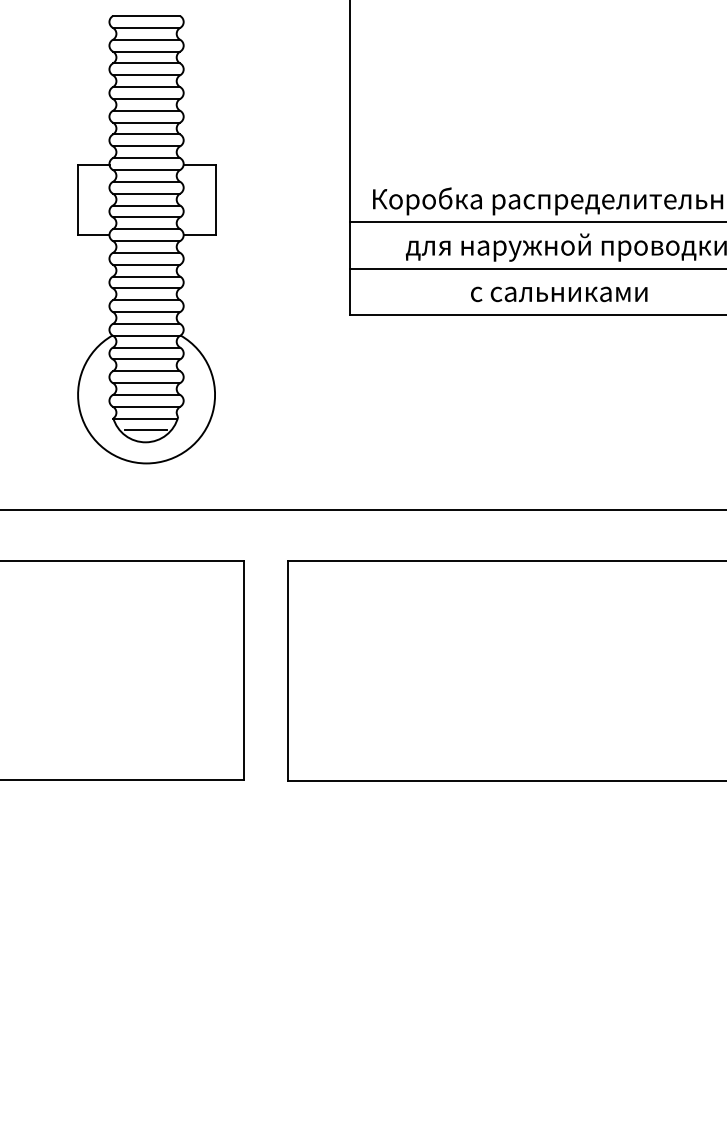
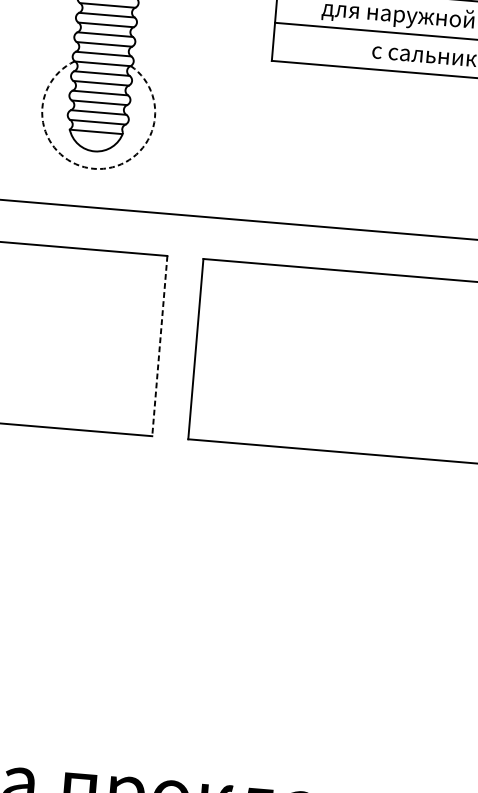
line: (145, 430) -> (95, 141), removed
arc: (146, 463) -> (93, 168), solid -> dashed
line: (244, 670) -> (160, 345), solid -> dashed

